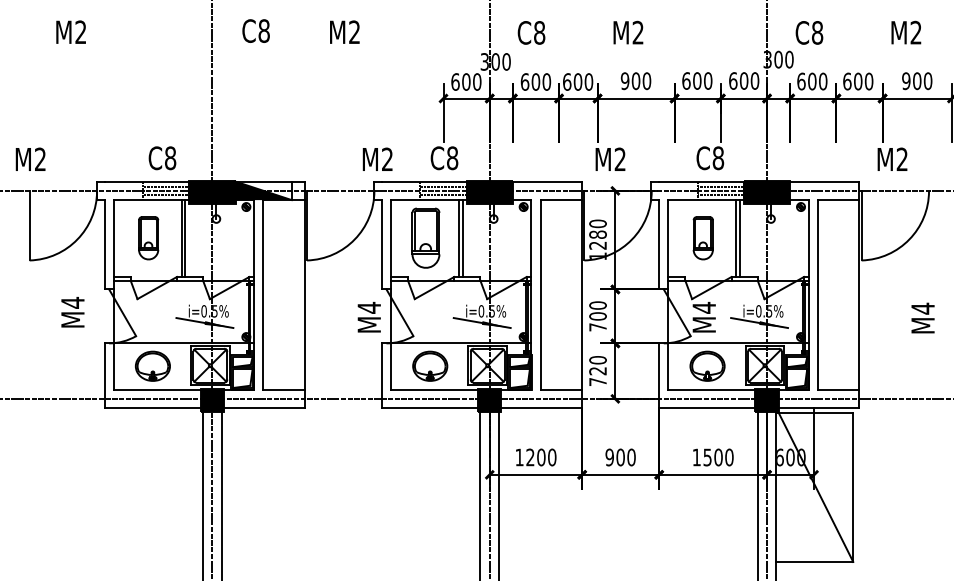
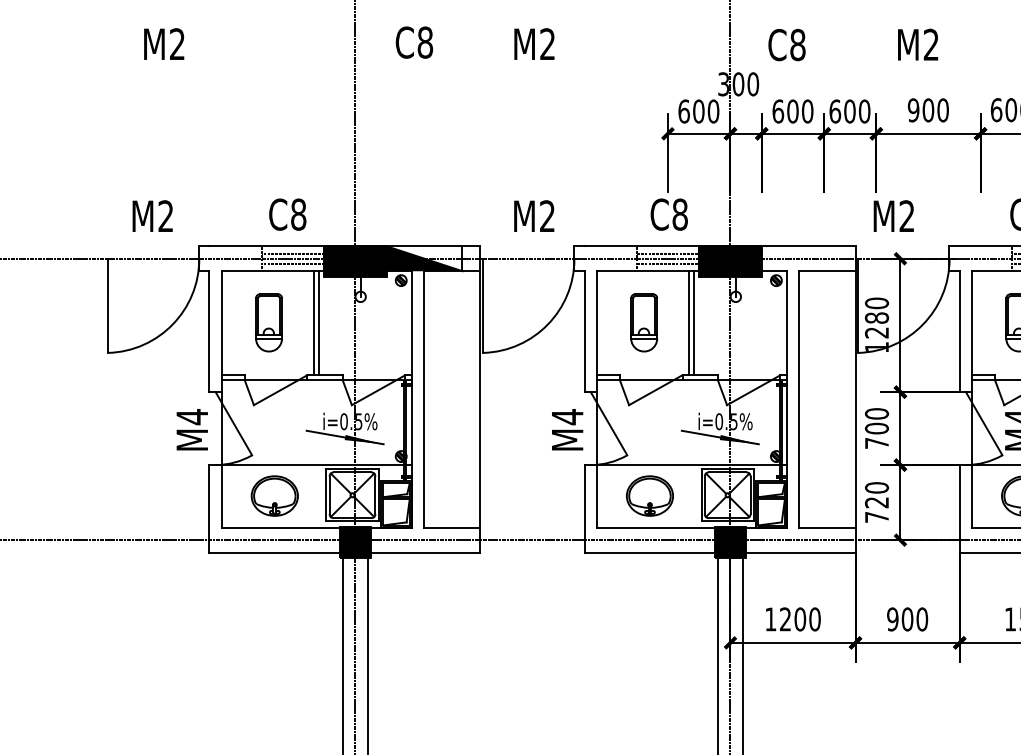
text: (30, 158) -> (152, 214), moved
text: (377, 158) -> (533, 214), moved
part: (425, 238) -> (643, 323), size x0.71
text: (72, 312) -> (191, 430), moved

